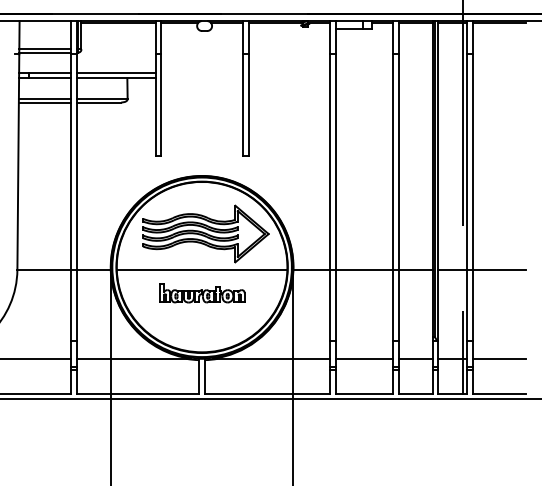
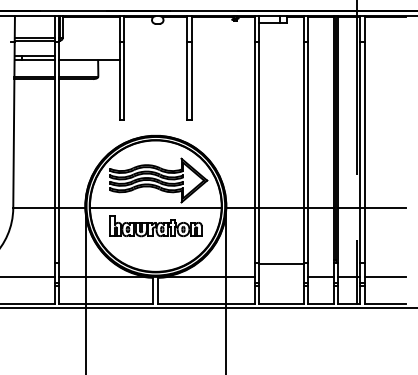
line: (115, 72) -> (88, 55), removed
part: (202, 293) -> (156, 226), size x1.4
line: (364, 358) -> (281, 263), moved

